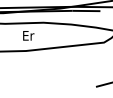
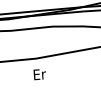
text: (28, 35) -> (39, 74), moved

